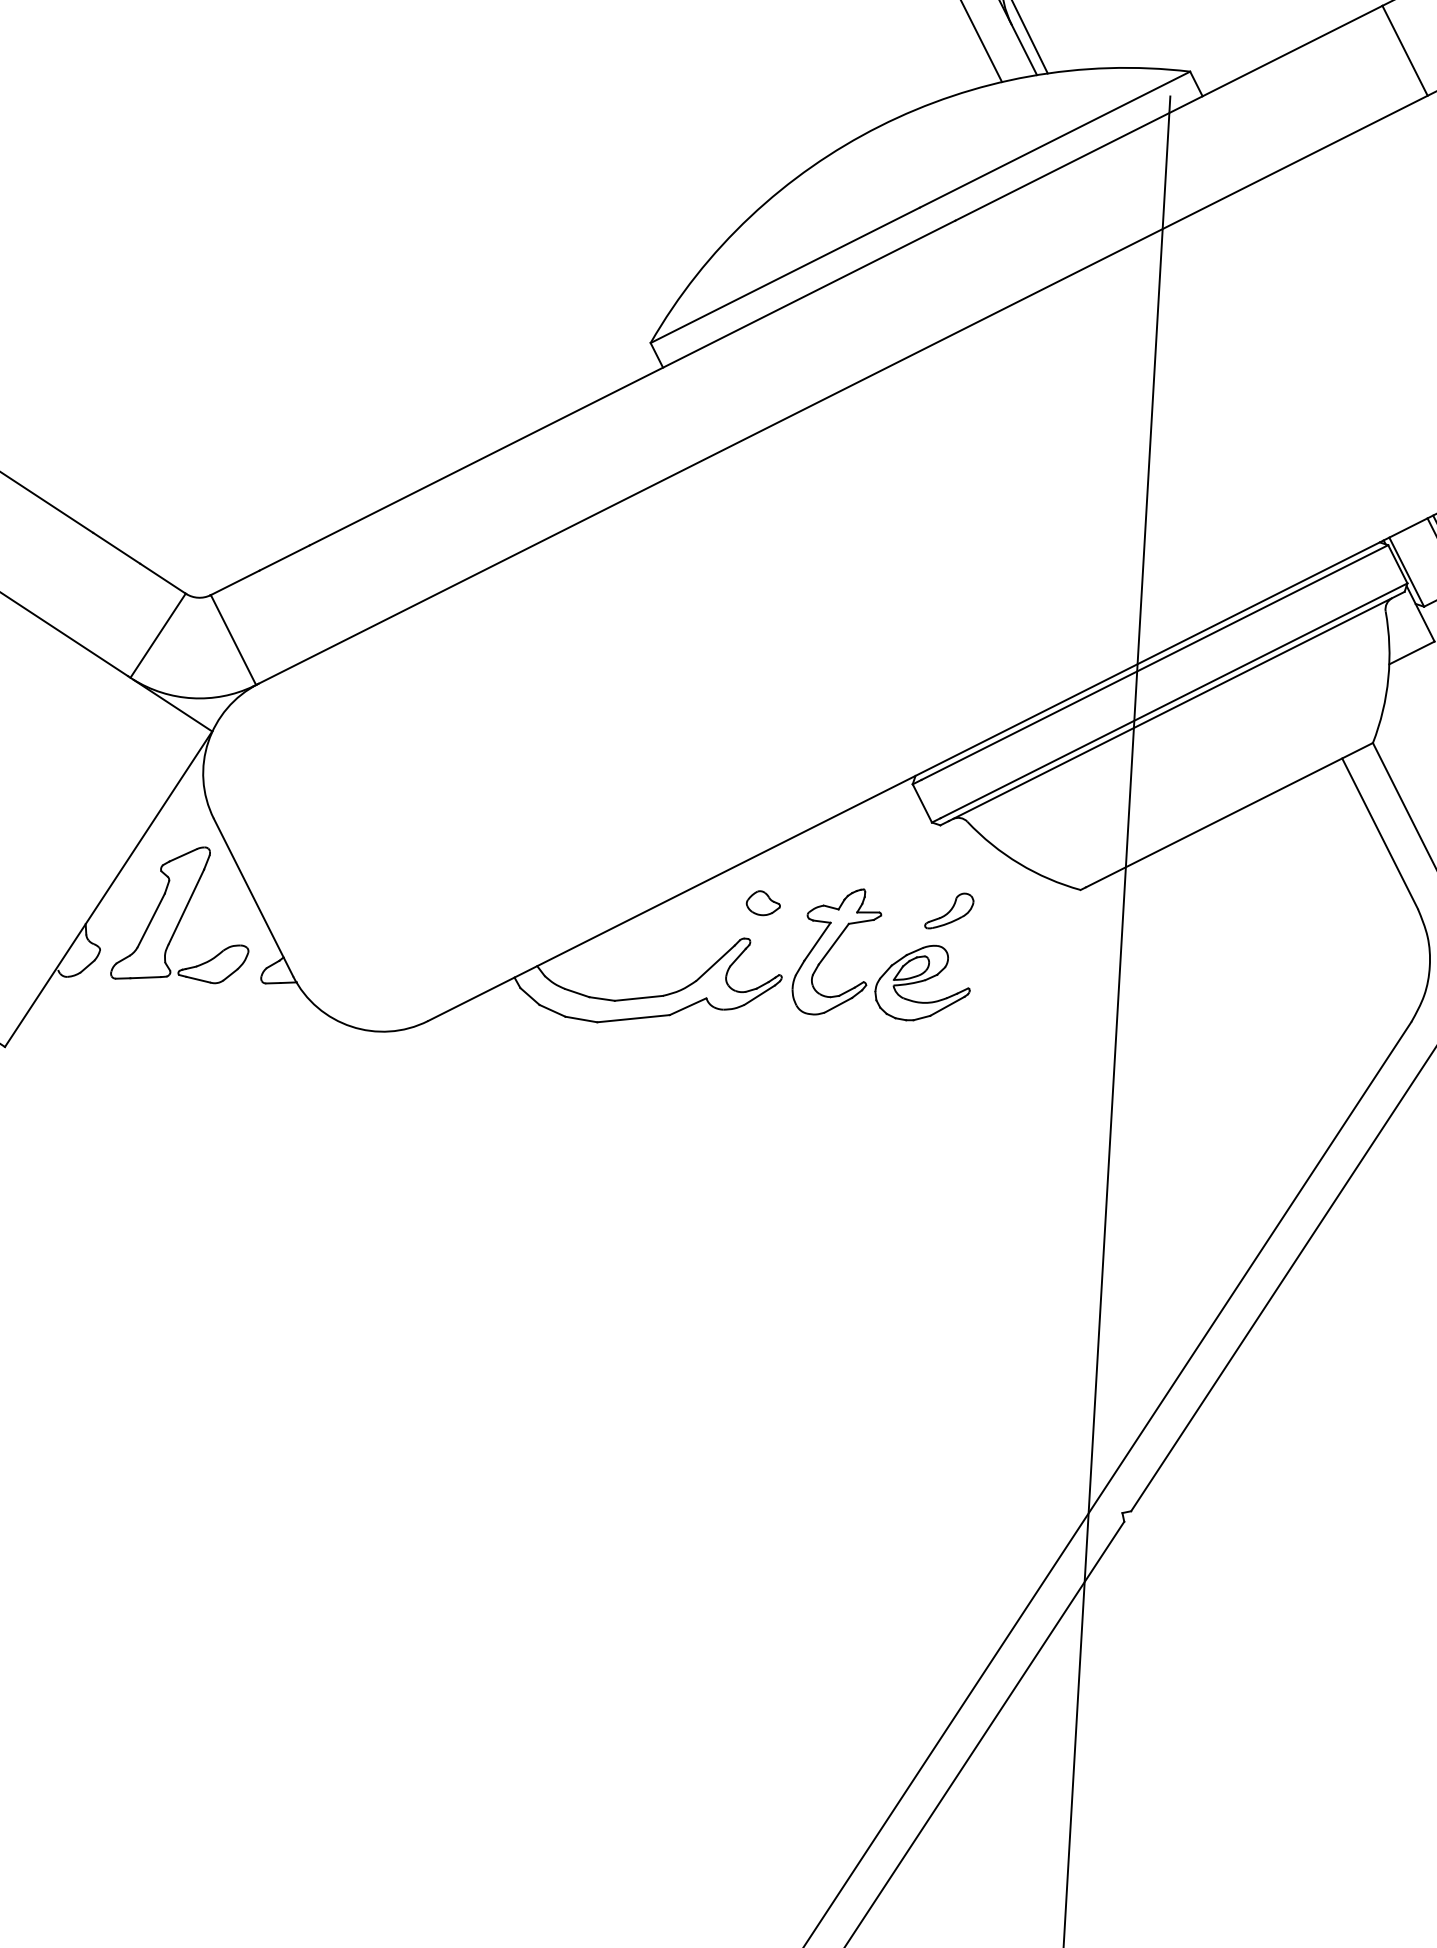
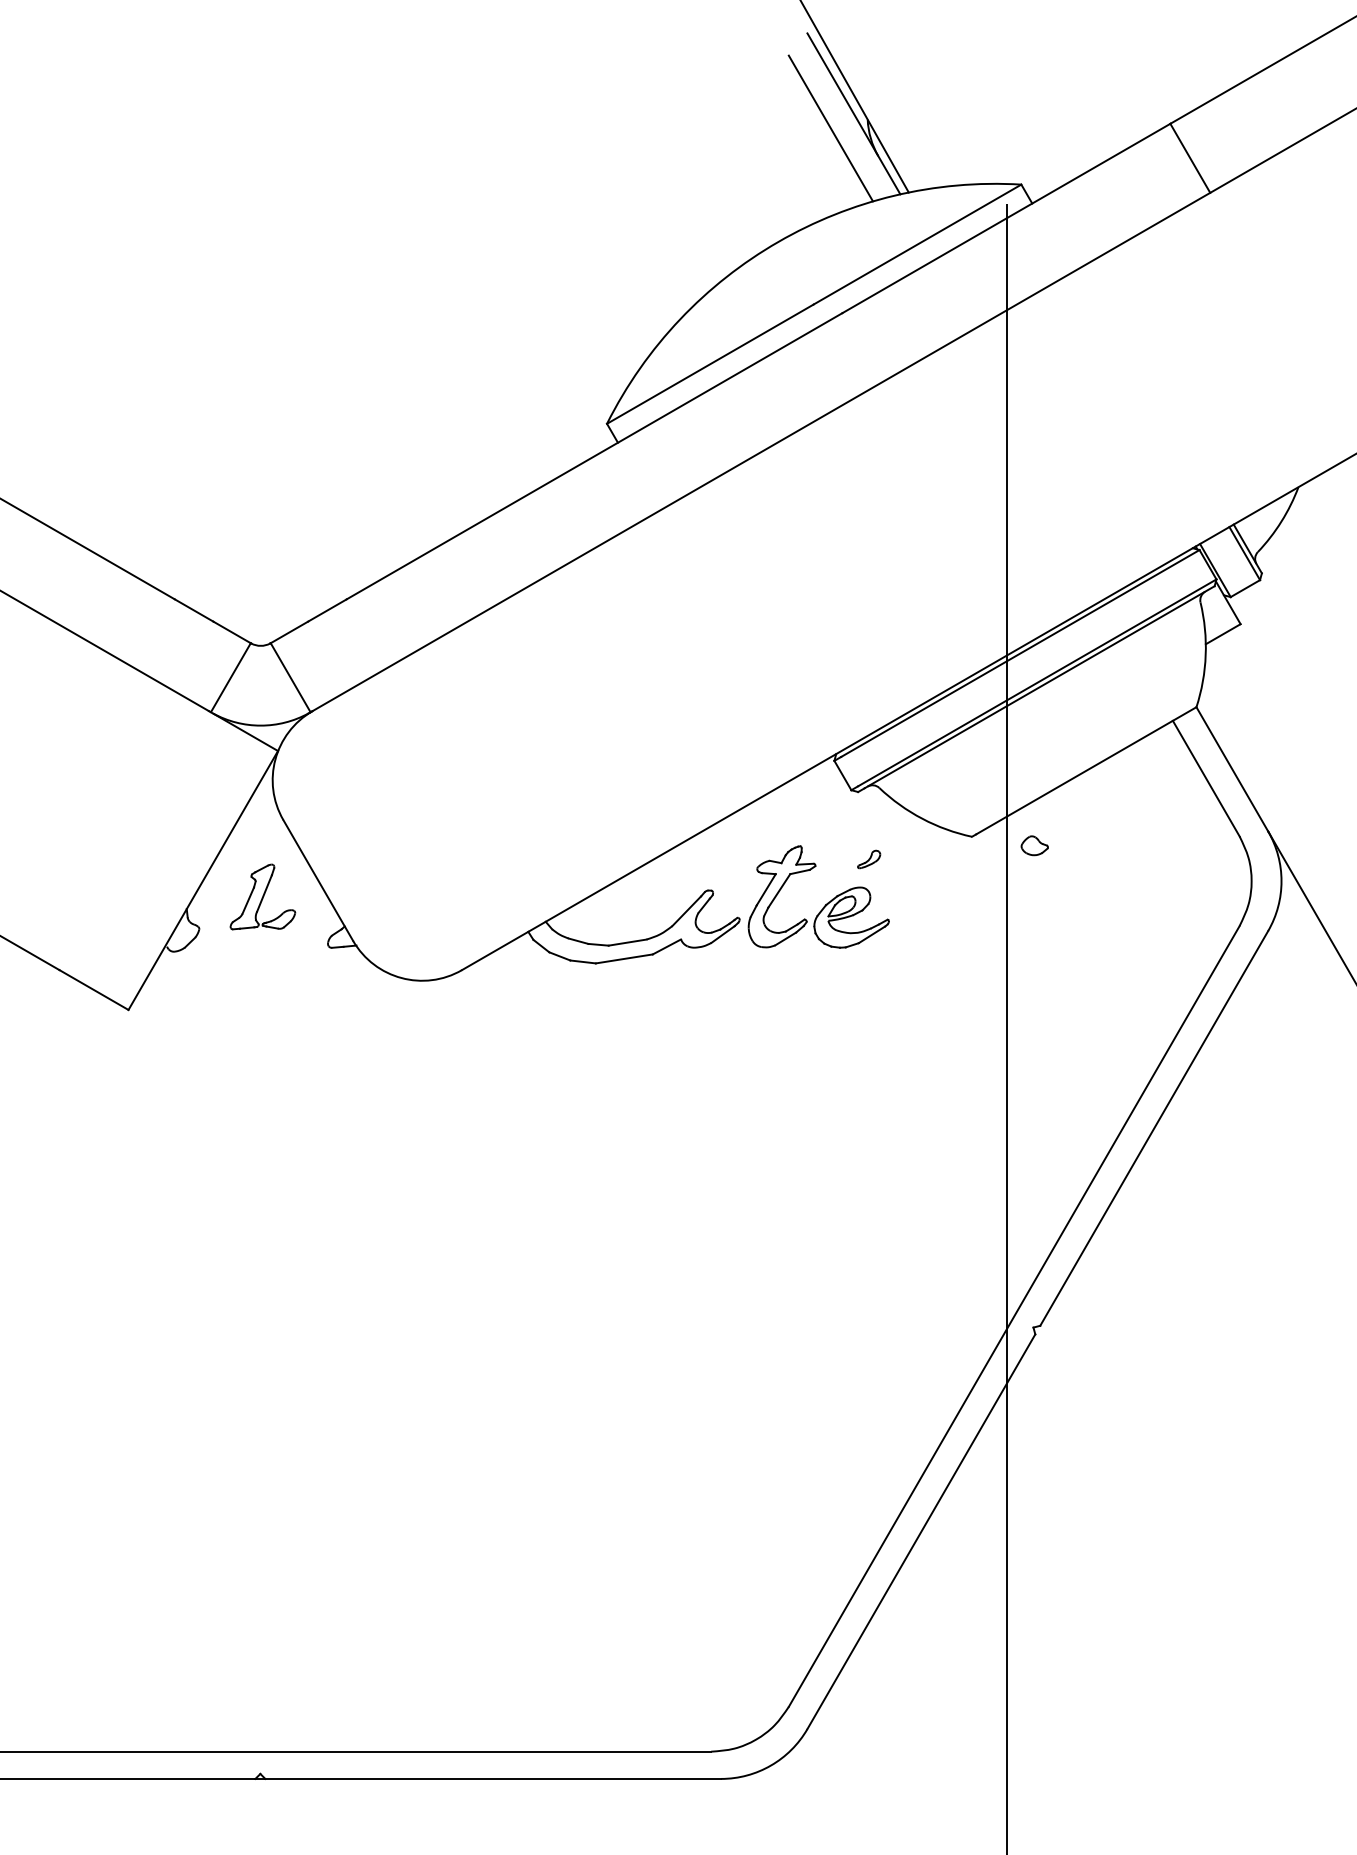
part: (763, 902) -> (1034, 845), moved
part: (948, 911) -> (868, 859), size x0.6
part: (182, 913) -> (262, 896), size x0.6

